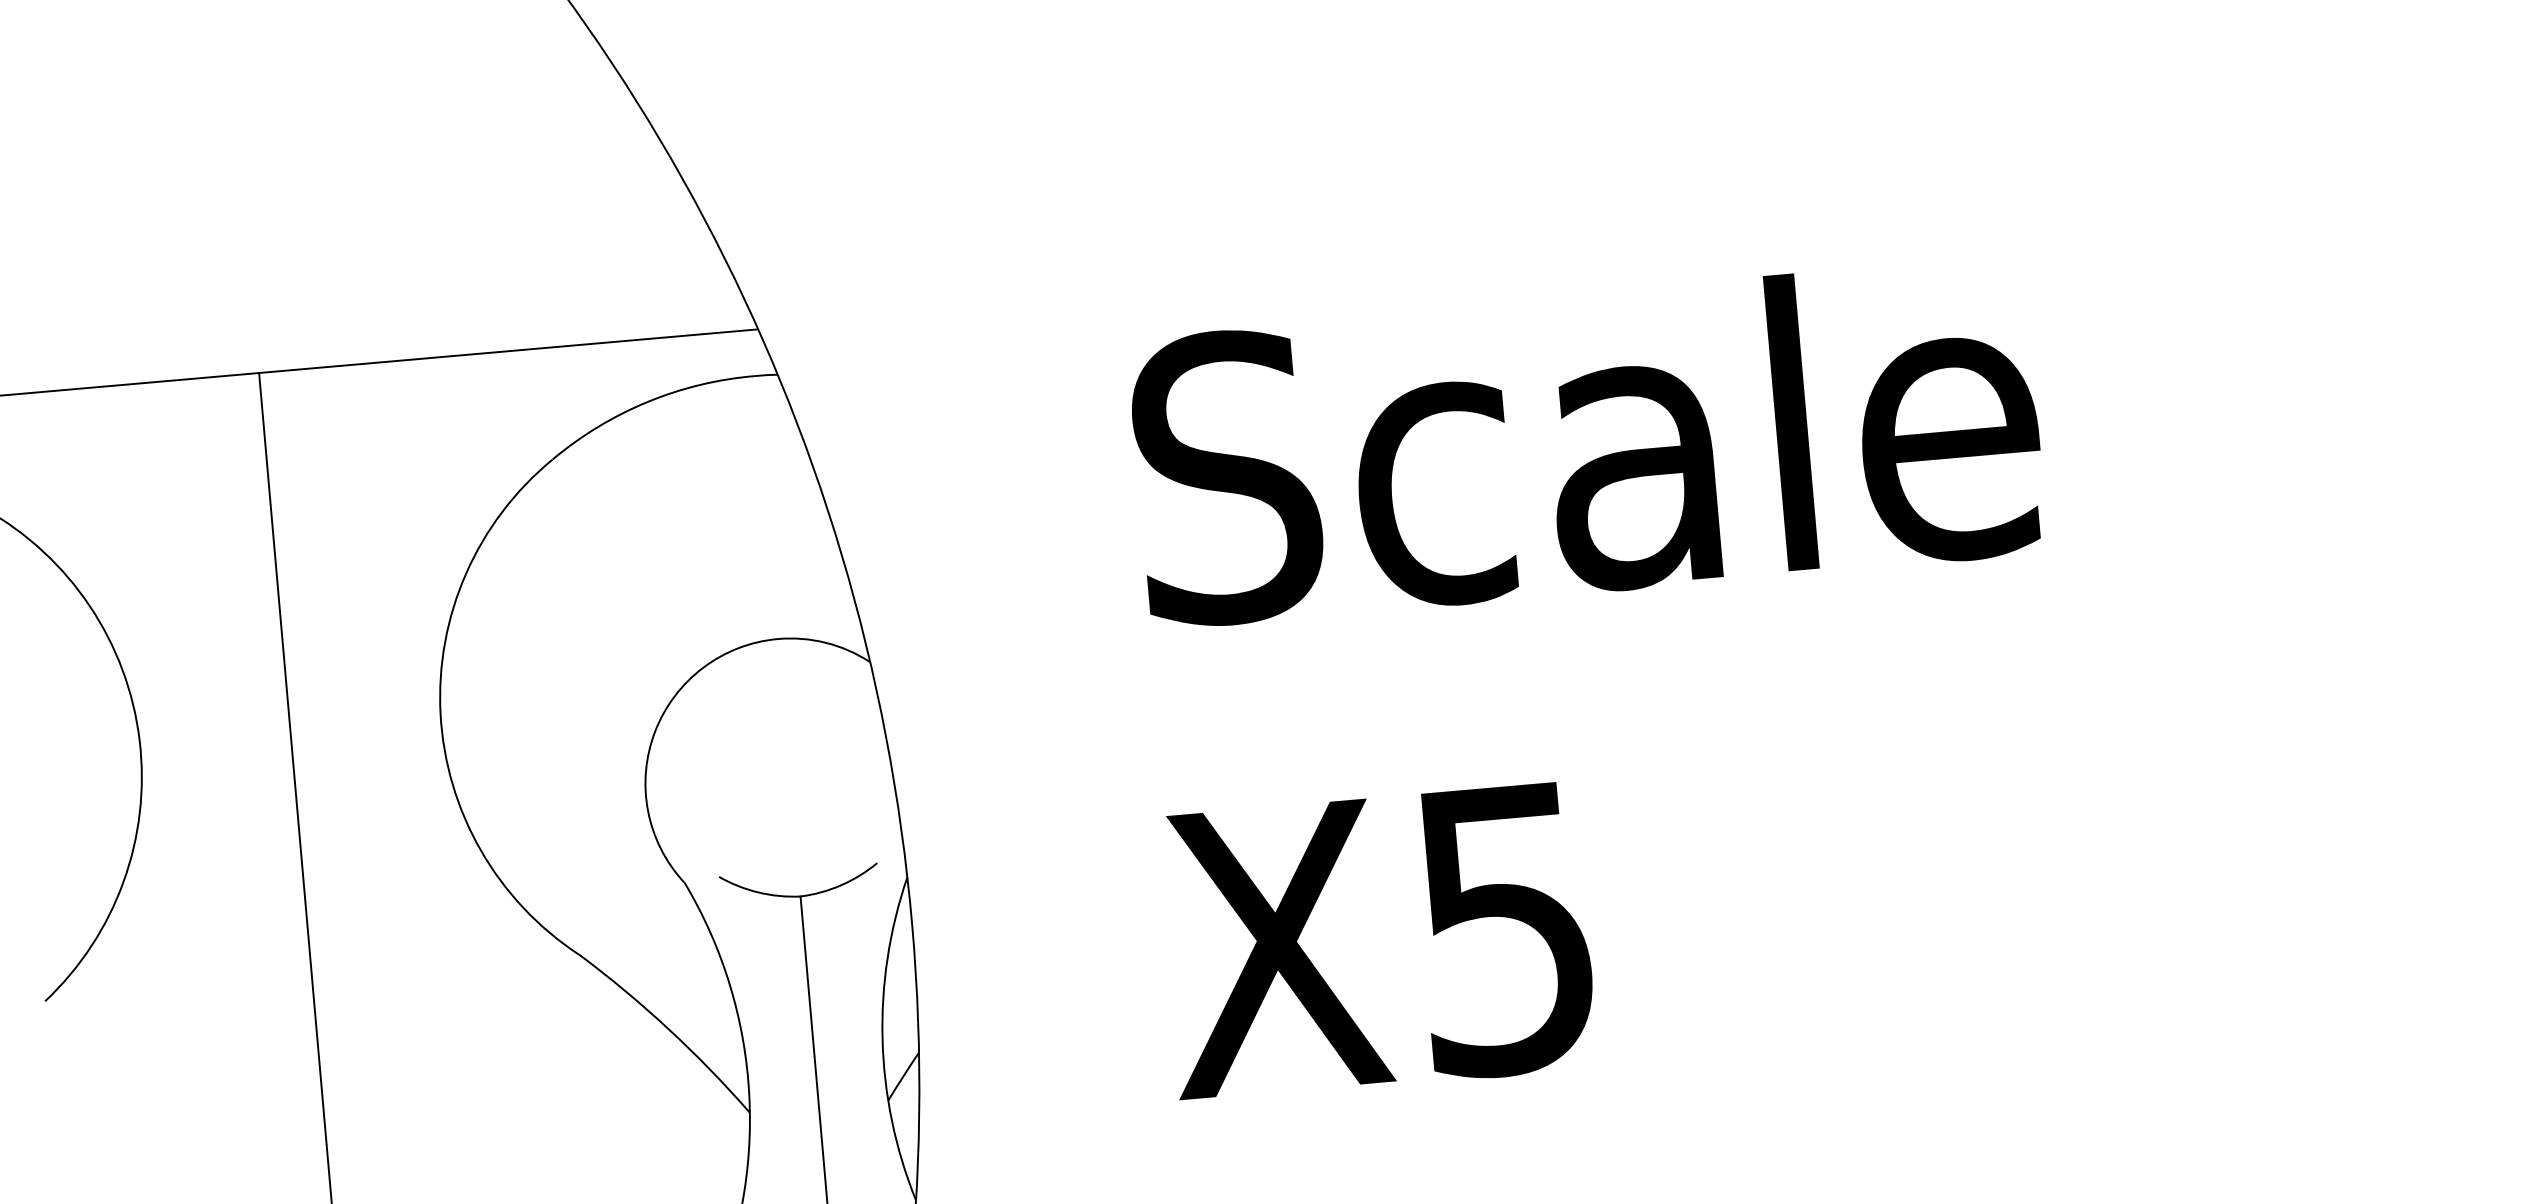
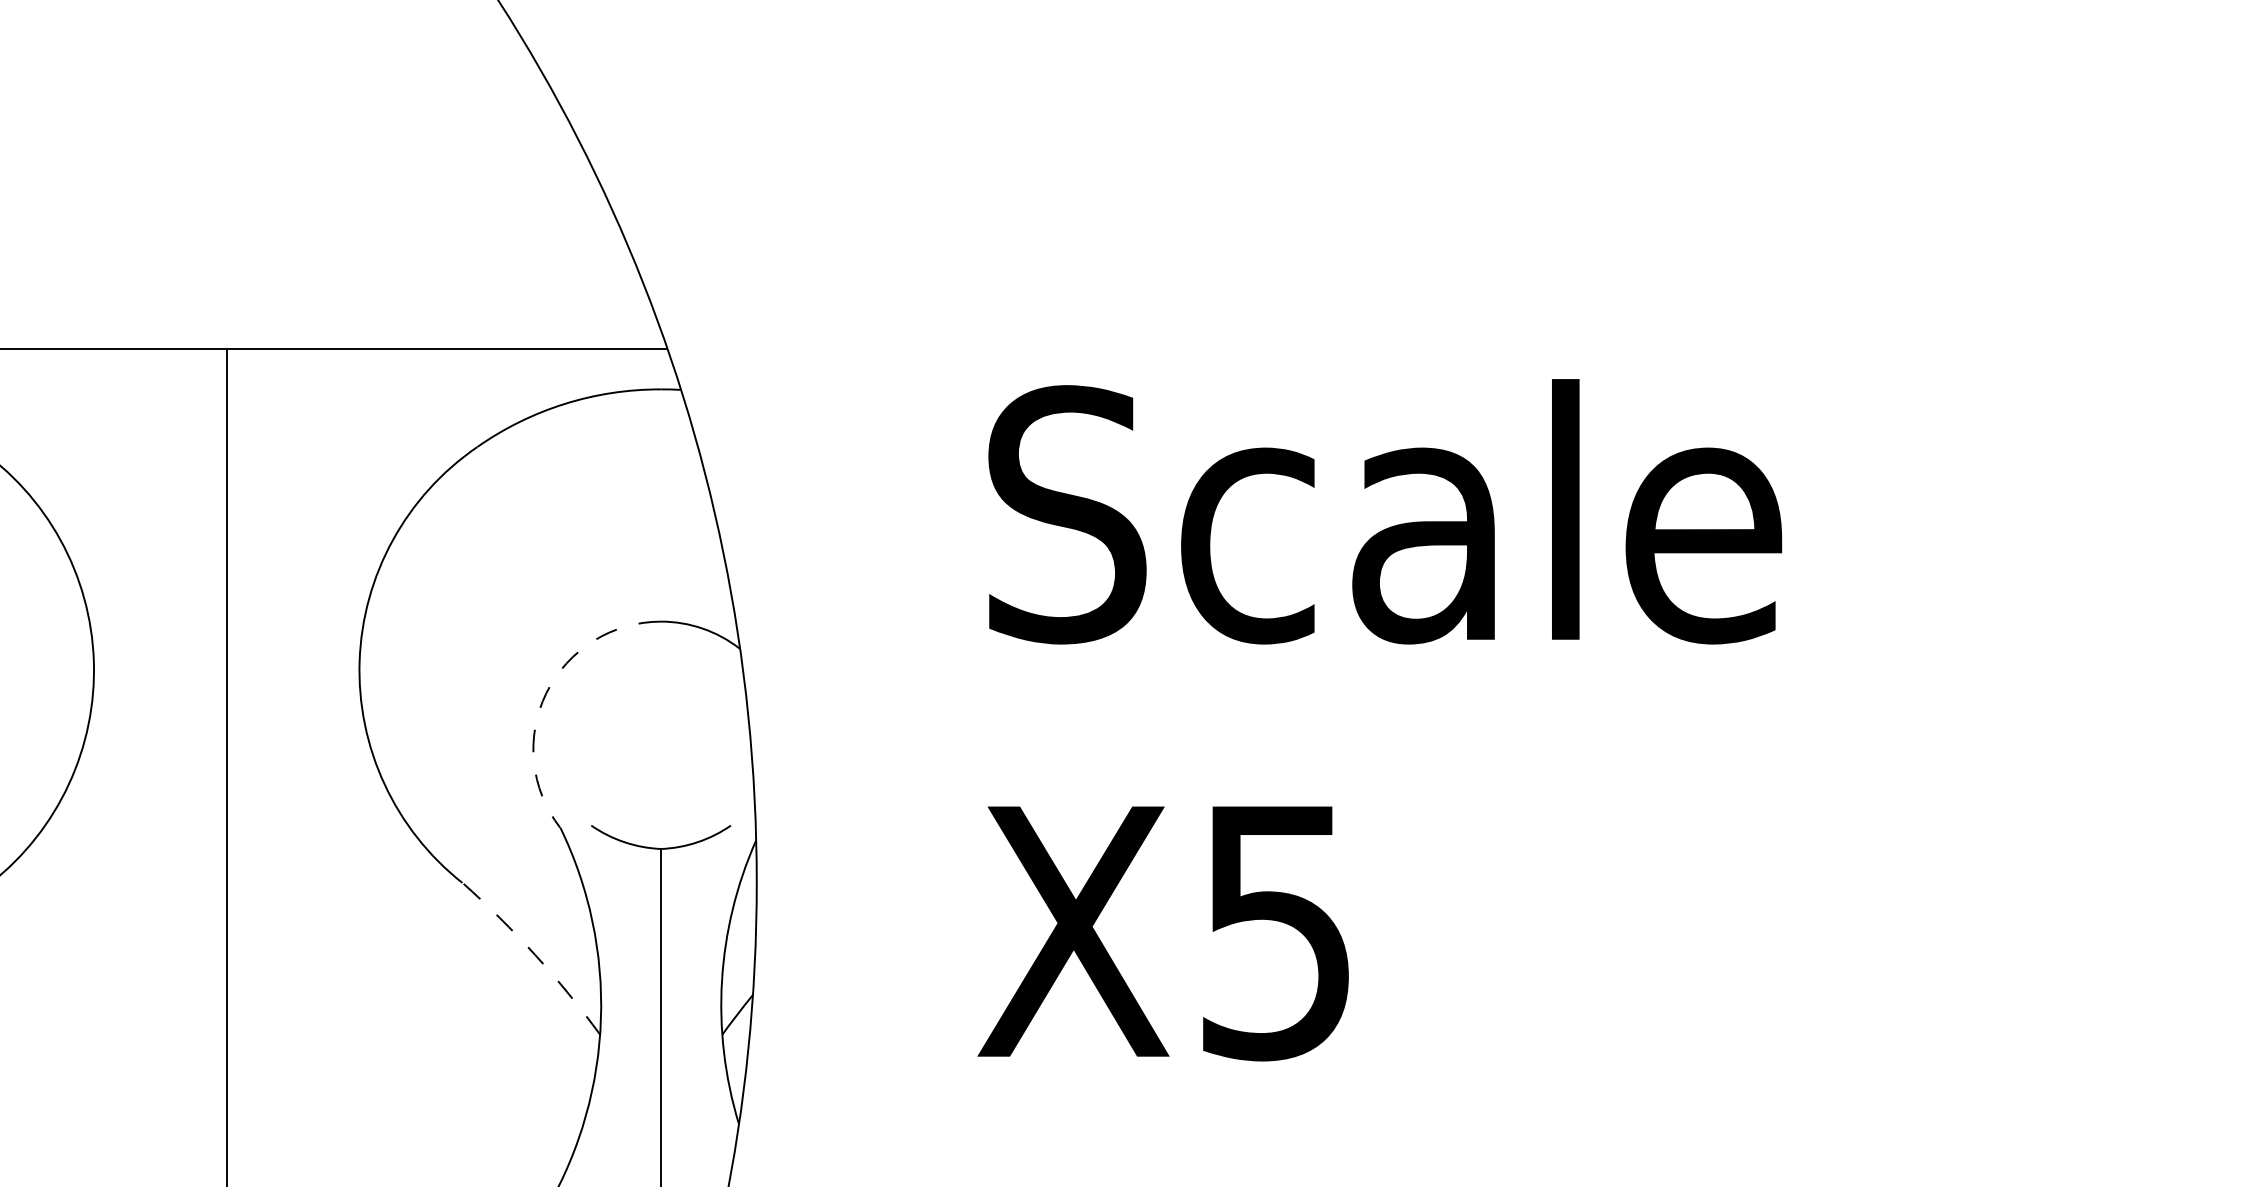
arc: (655, 731) -> (546, 693), solid -> dashed
arc: (668, 1029) -> (535, 955), solid -> dashed

